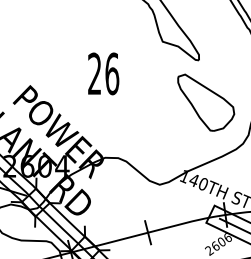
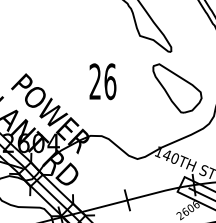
text: (103, 73) -> (102, 81), moved

